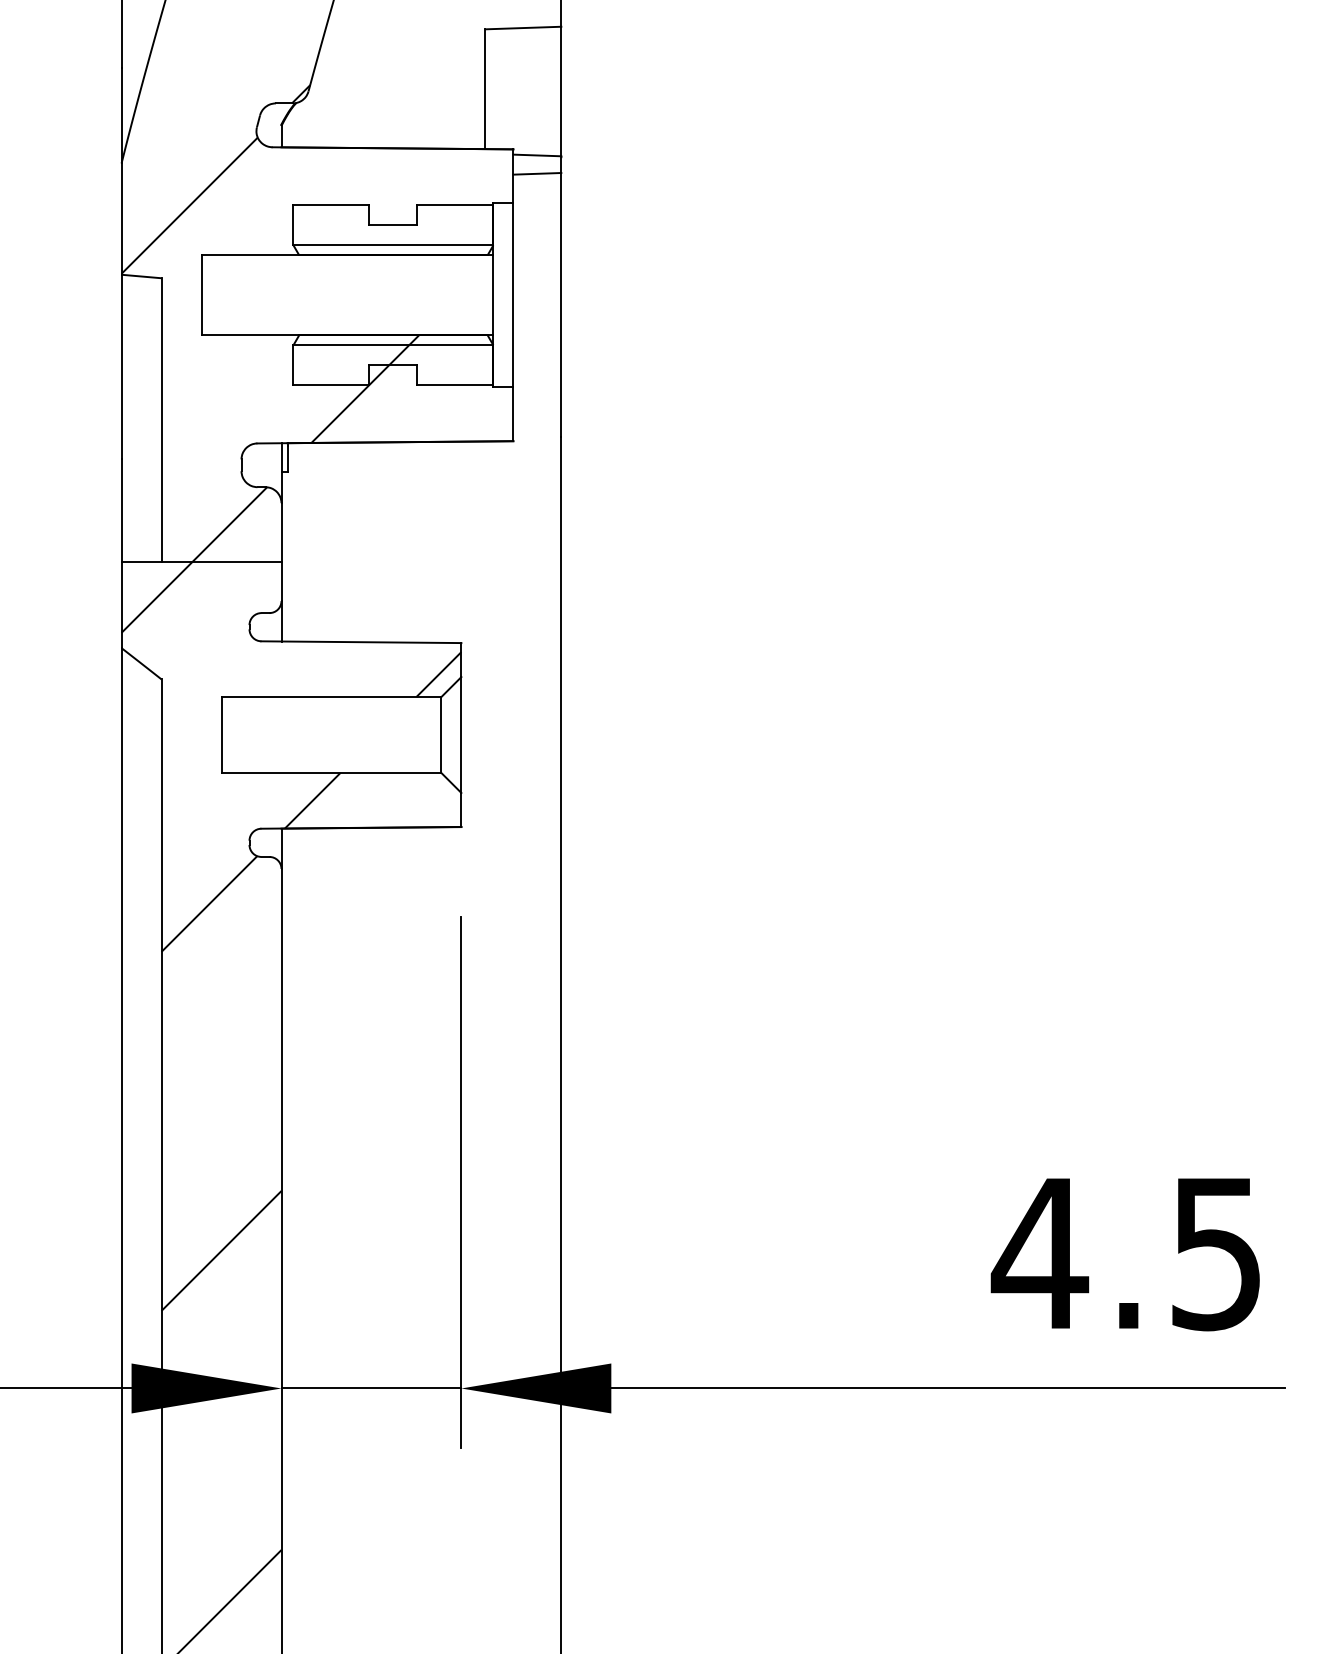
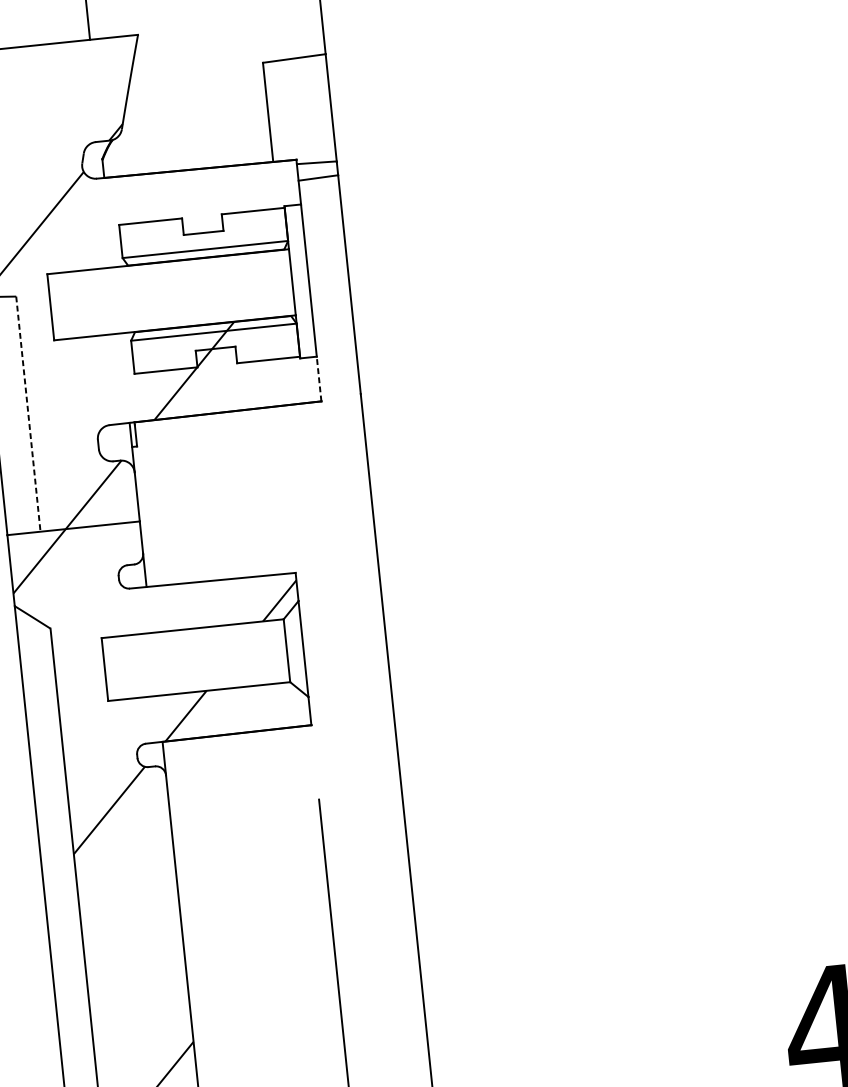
line: (513, 414) -> (319, 379), solid -> dashed
line: (161, 420) -> (28, 414), solid -> dashed

